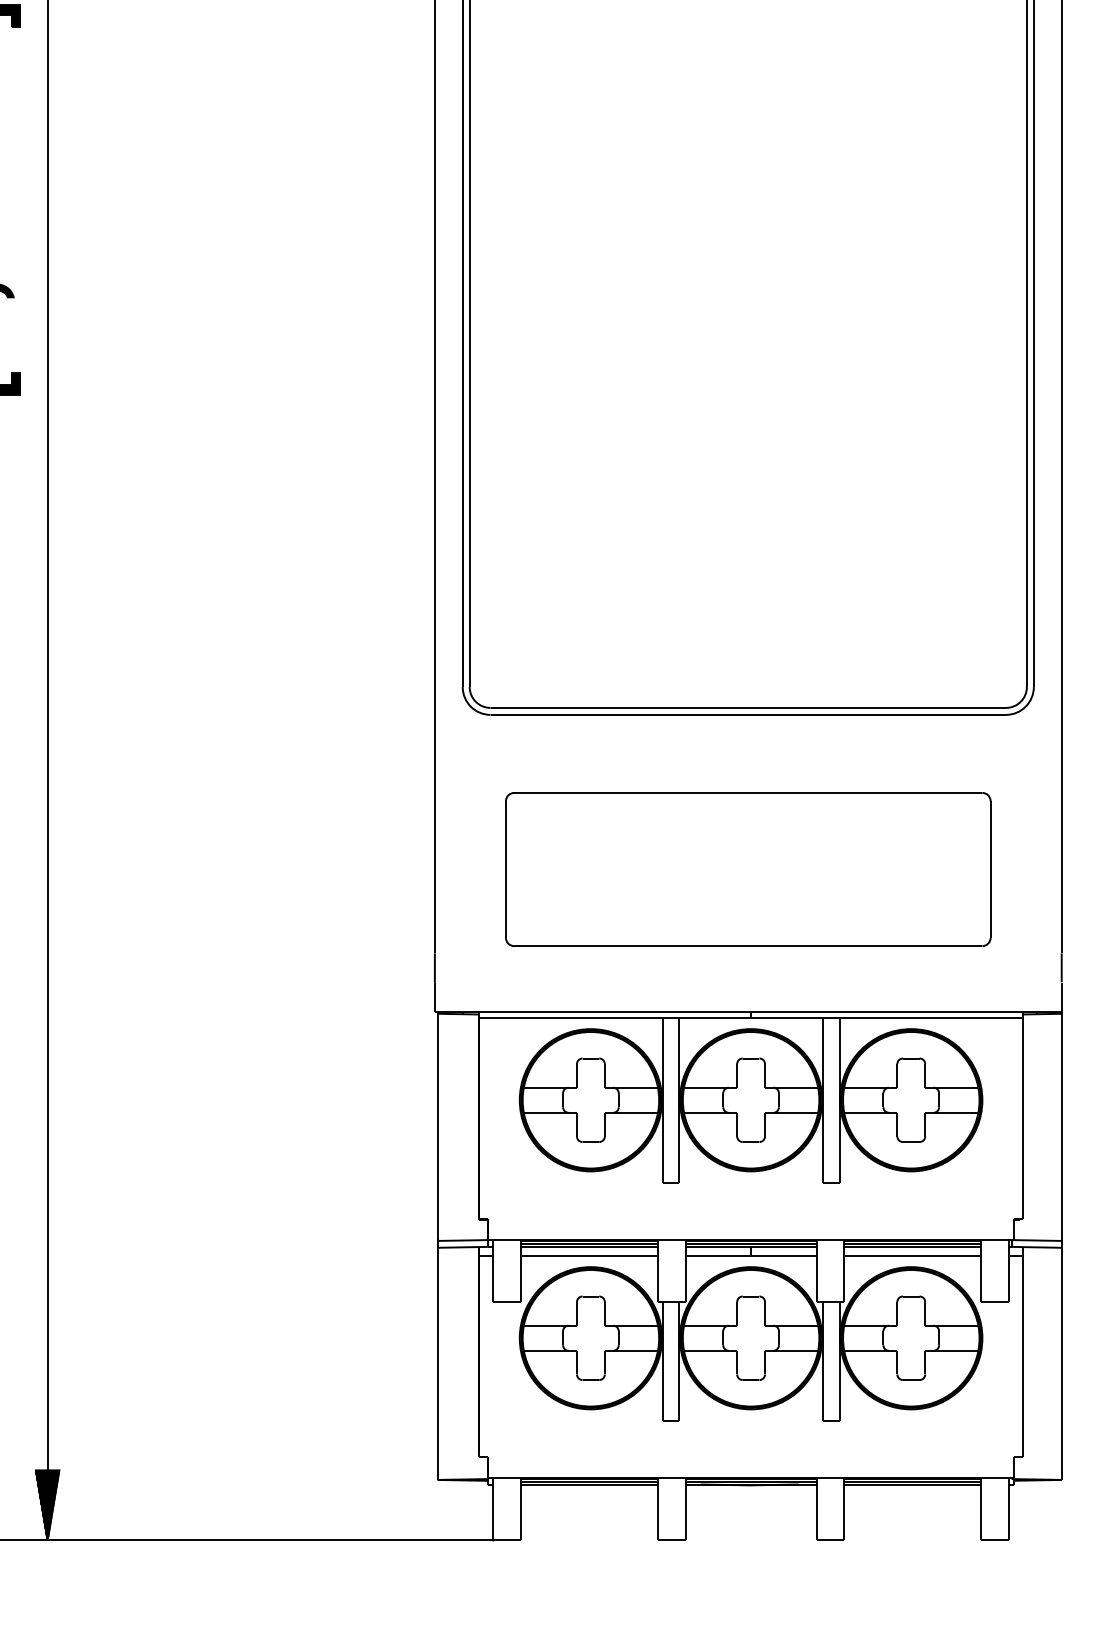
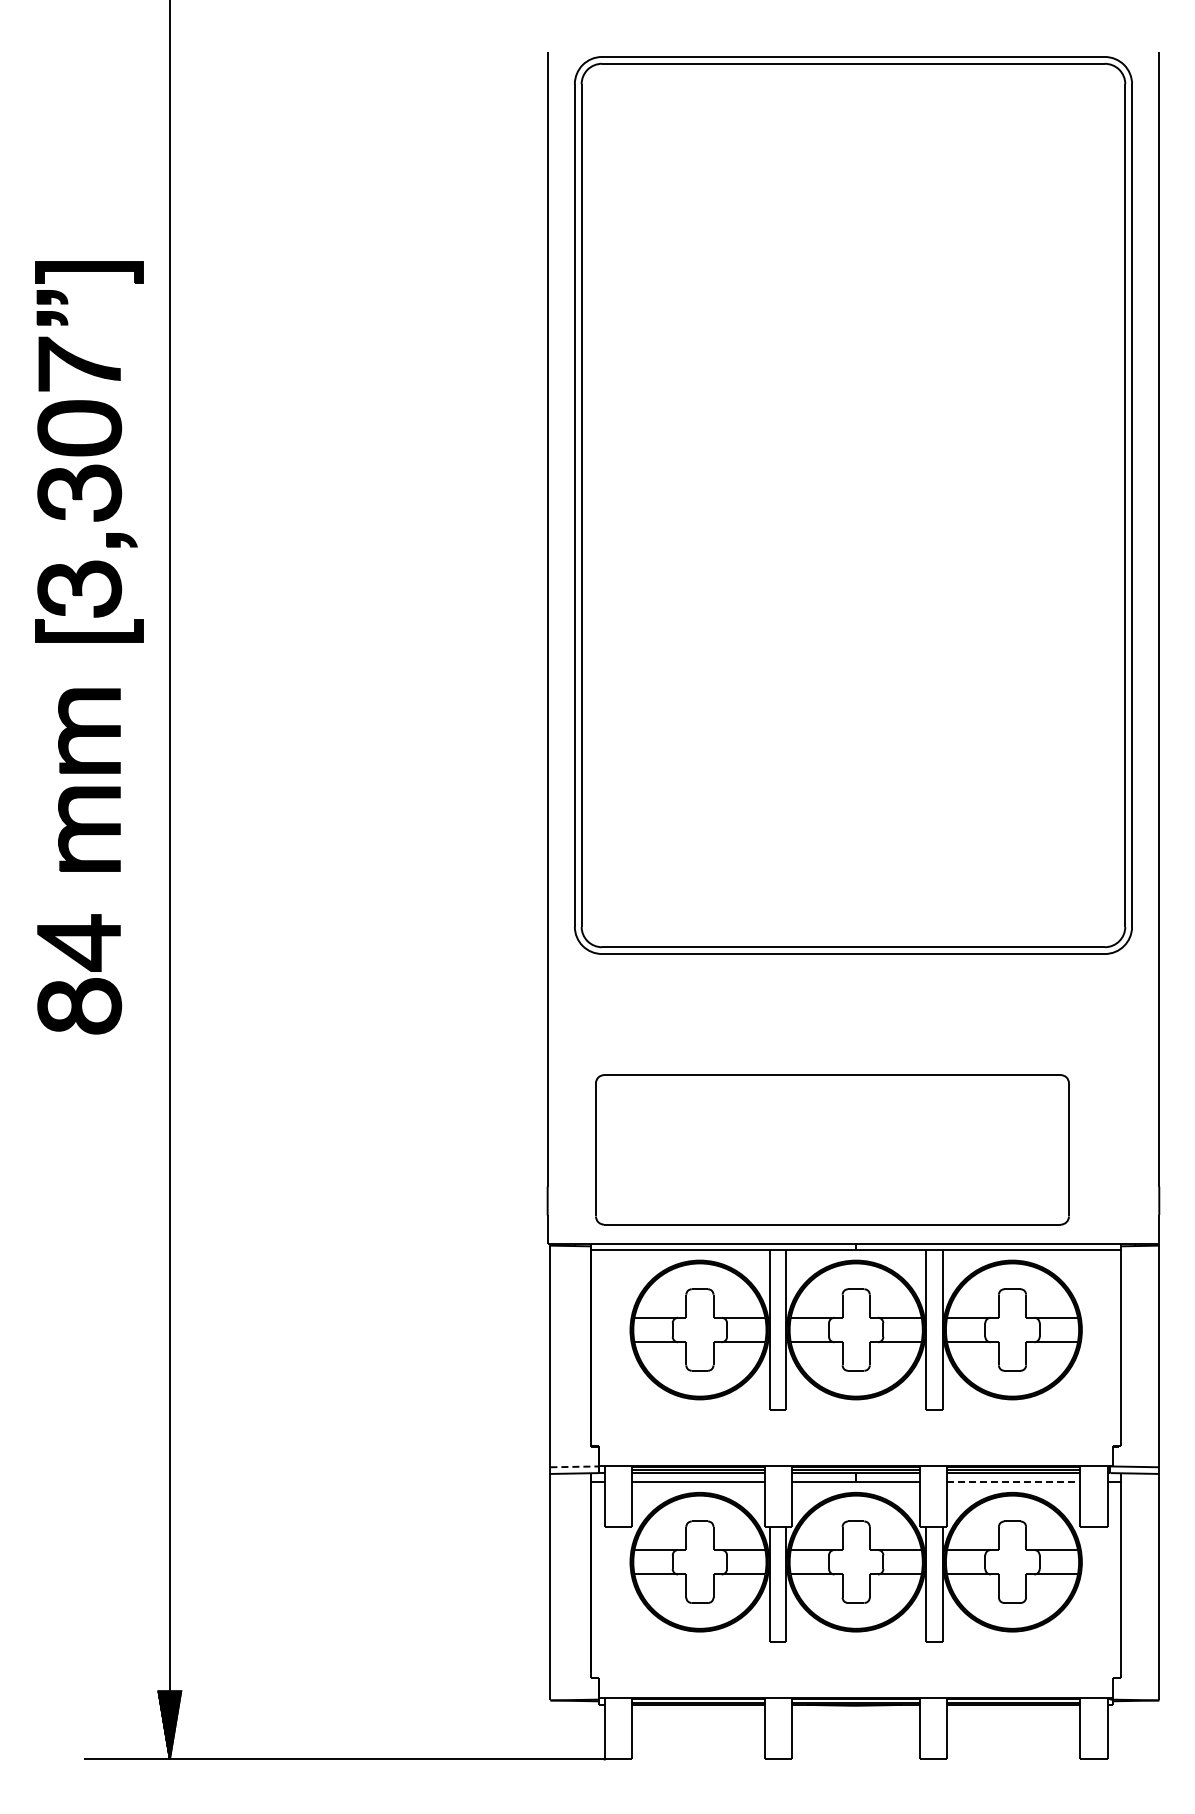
part: (748, 869) -> (832, 1149), moved
line: (463, 1240) -> (575, 1466), solid -> dashed
line: (912, 1256) -> (1013, 1482), solid -> dashed

